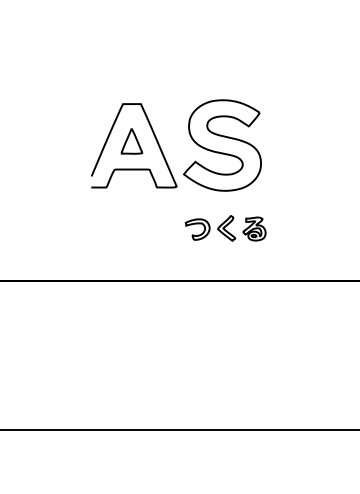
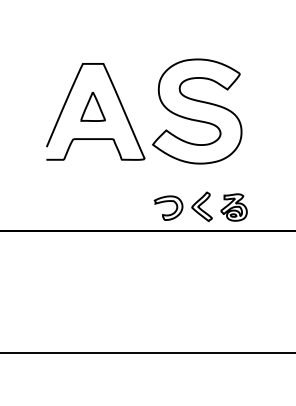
part: (178, 169) -> (146, 139), size x1.4

